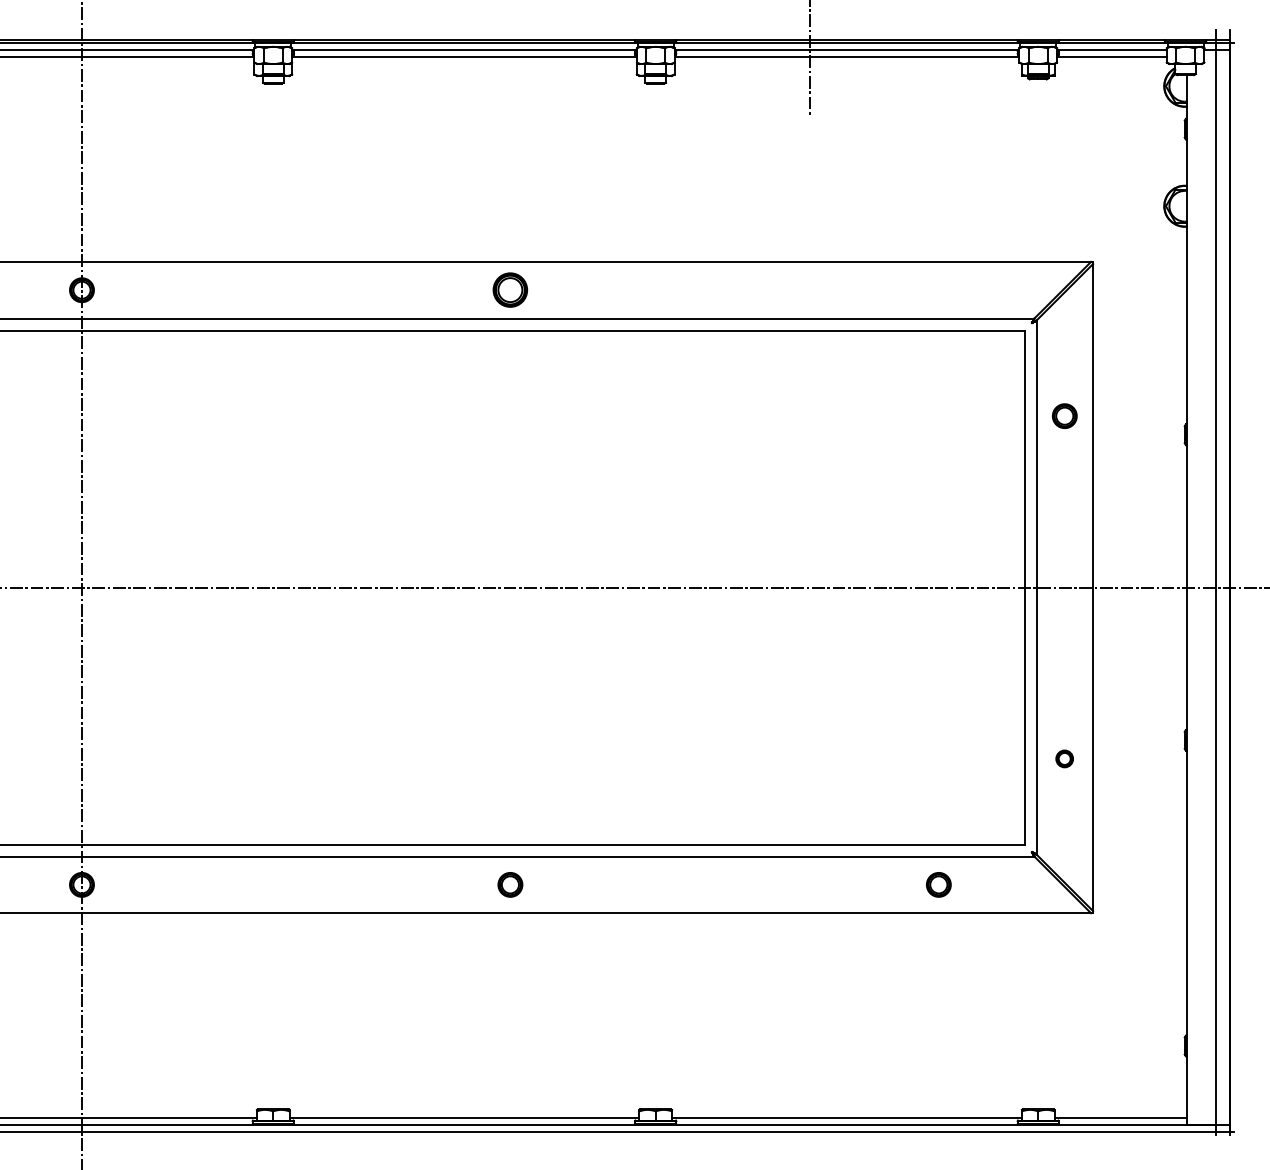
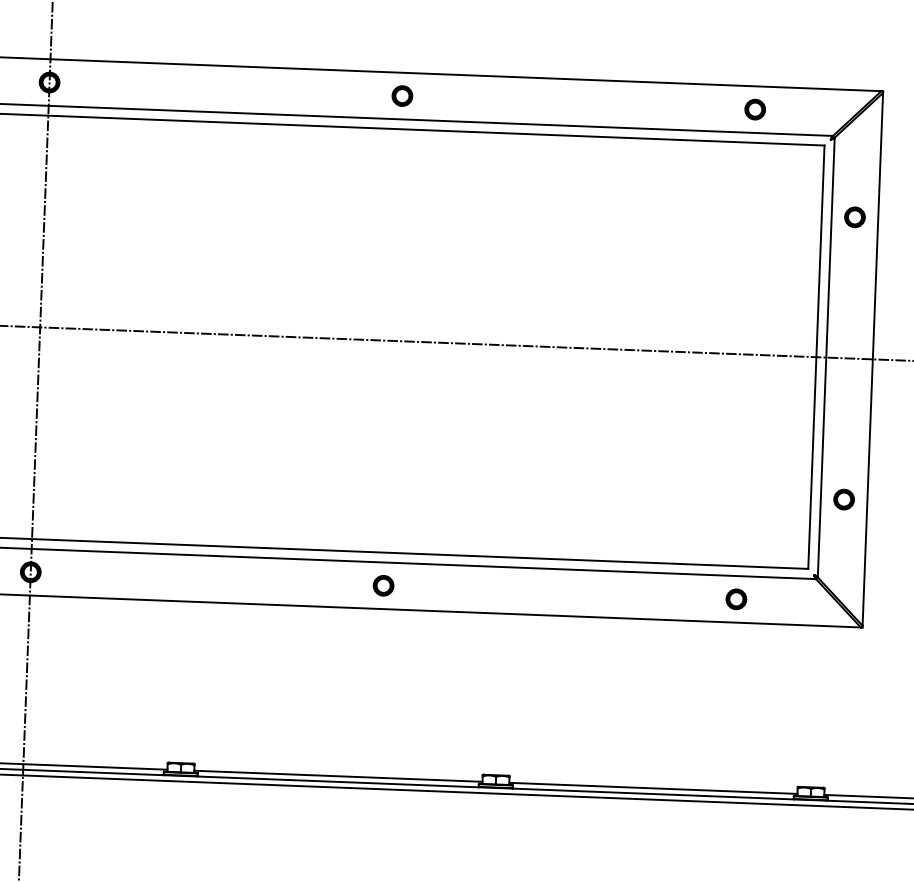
part: (510, 290) -> (402, 96), size x0.71
part: (938, 290) -> (754, 109), added
part: (1064, 758) -> (843, 499), size x1.43

